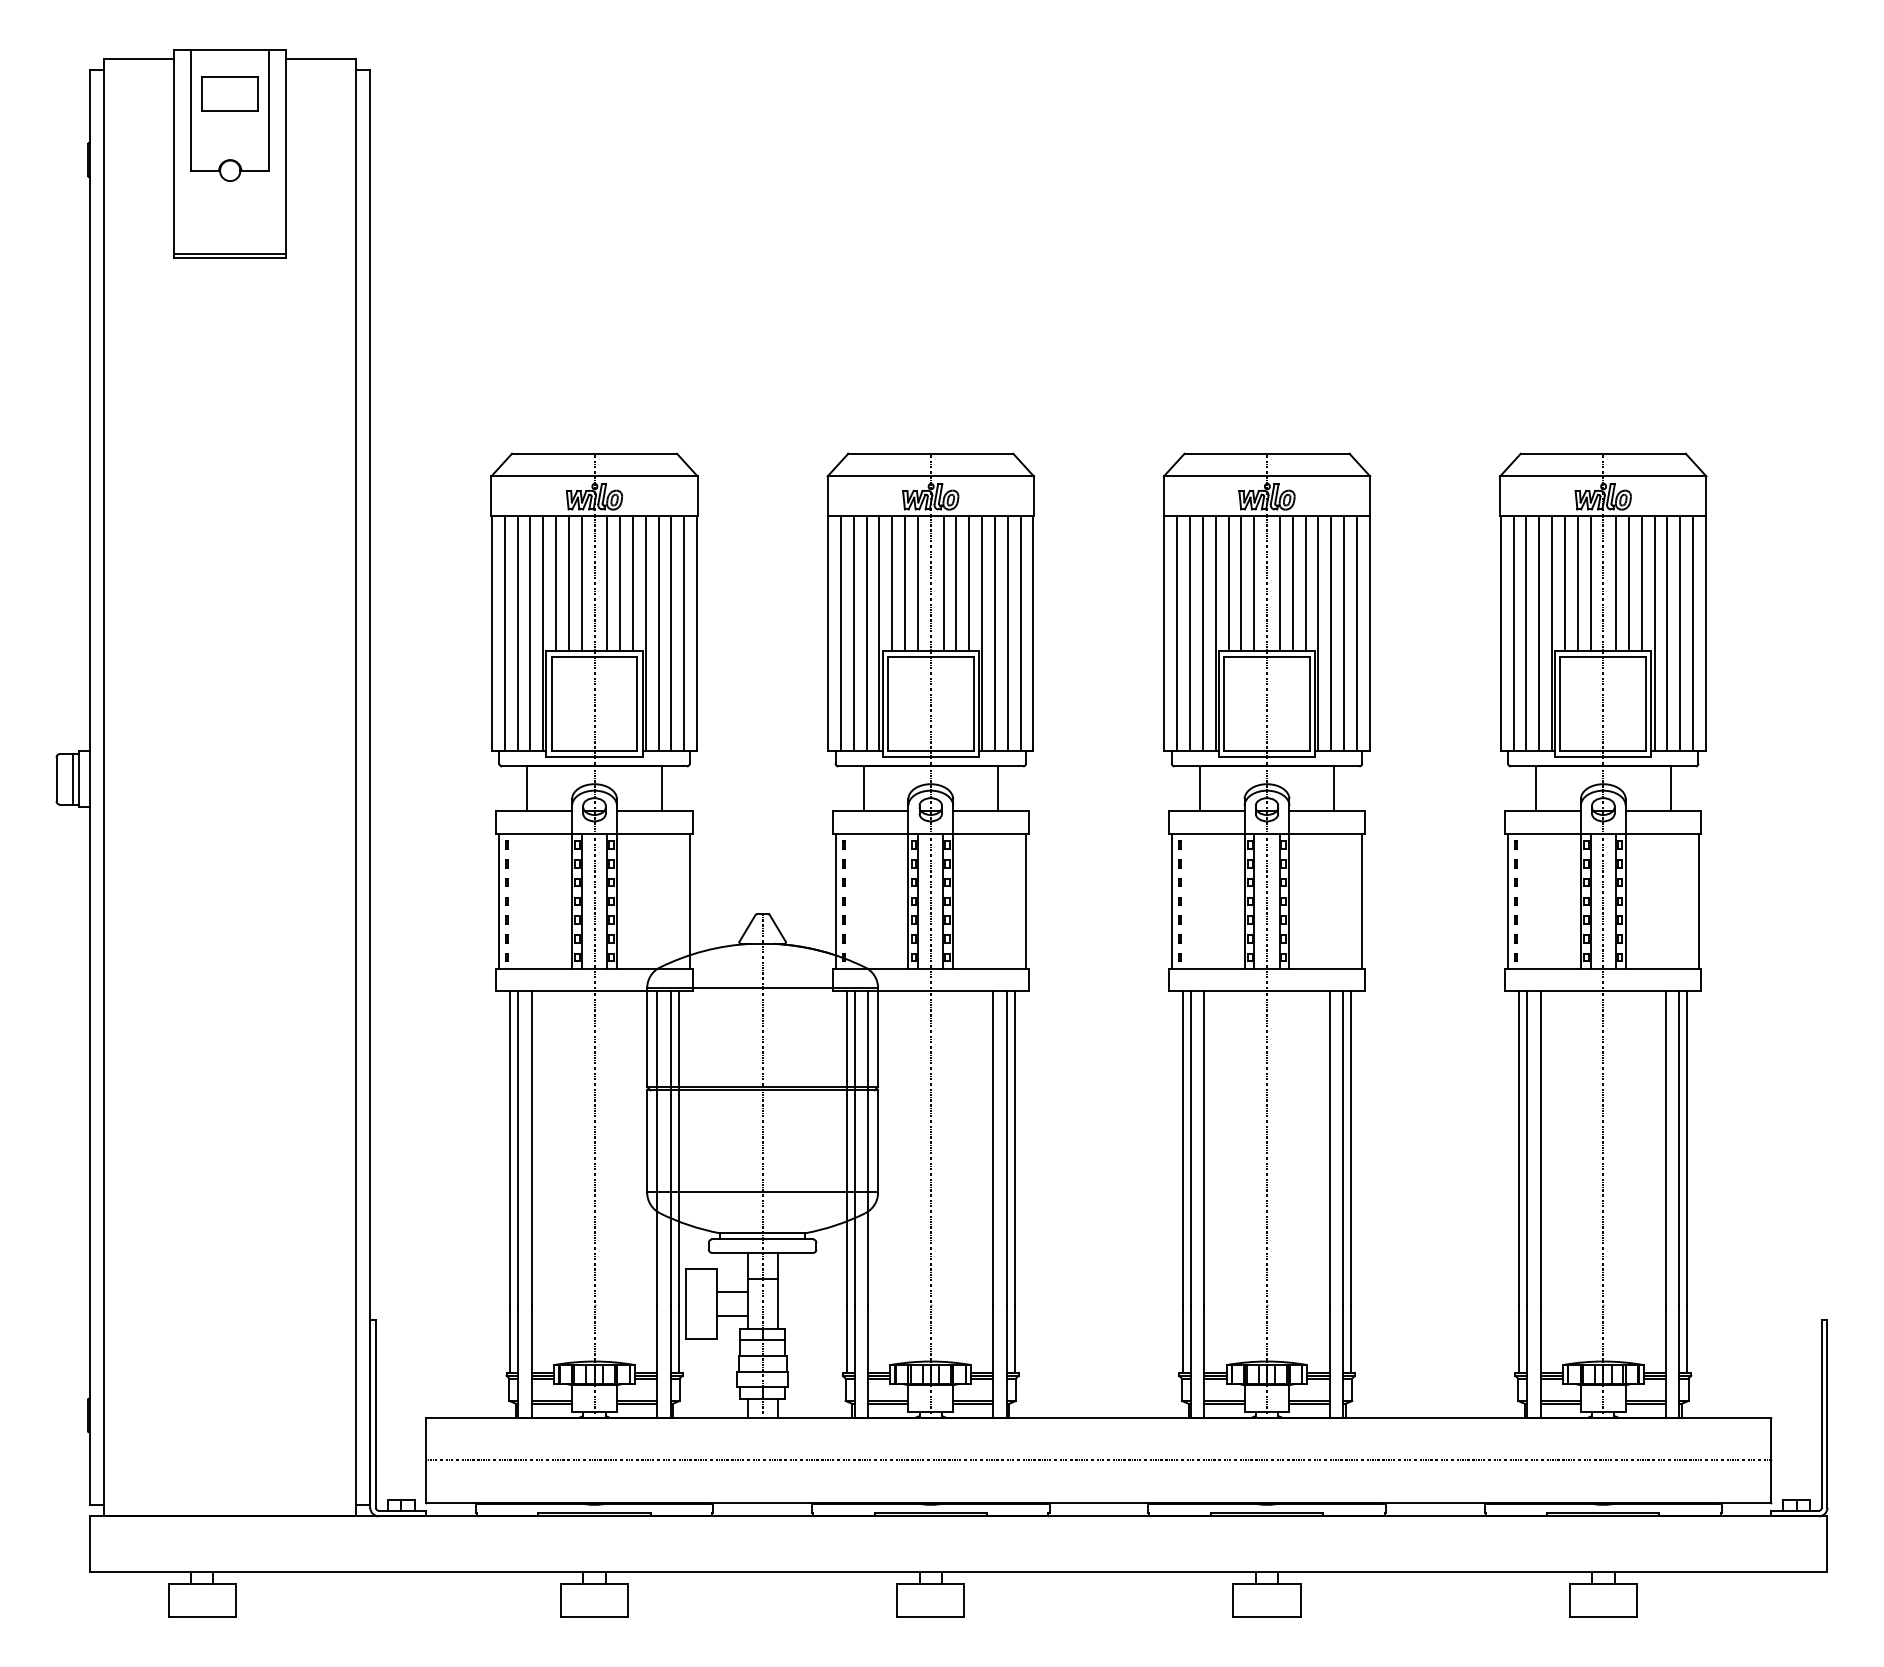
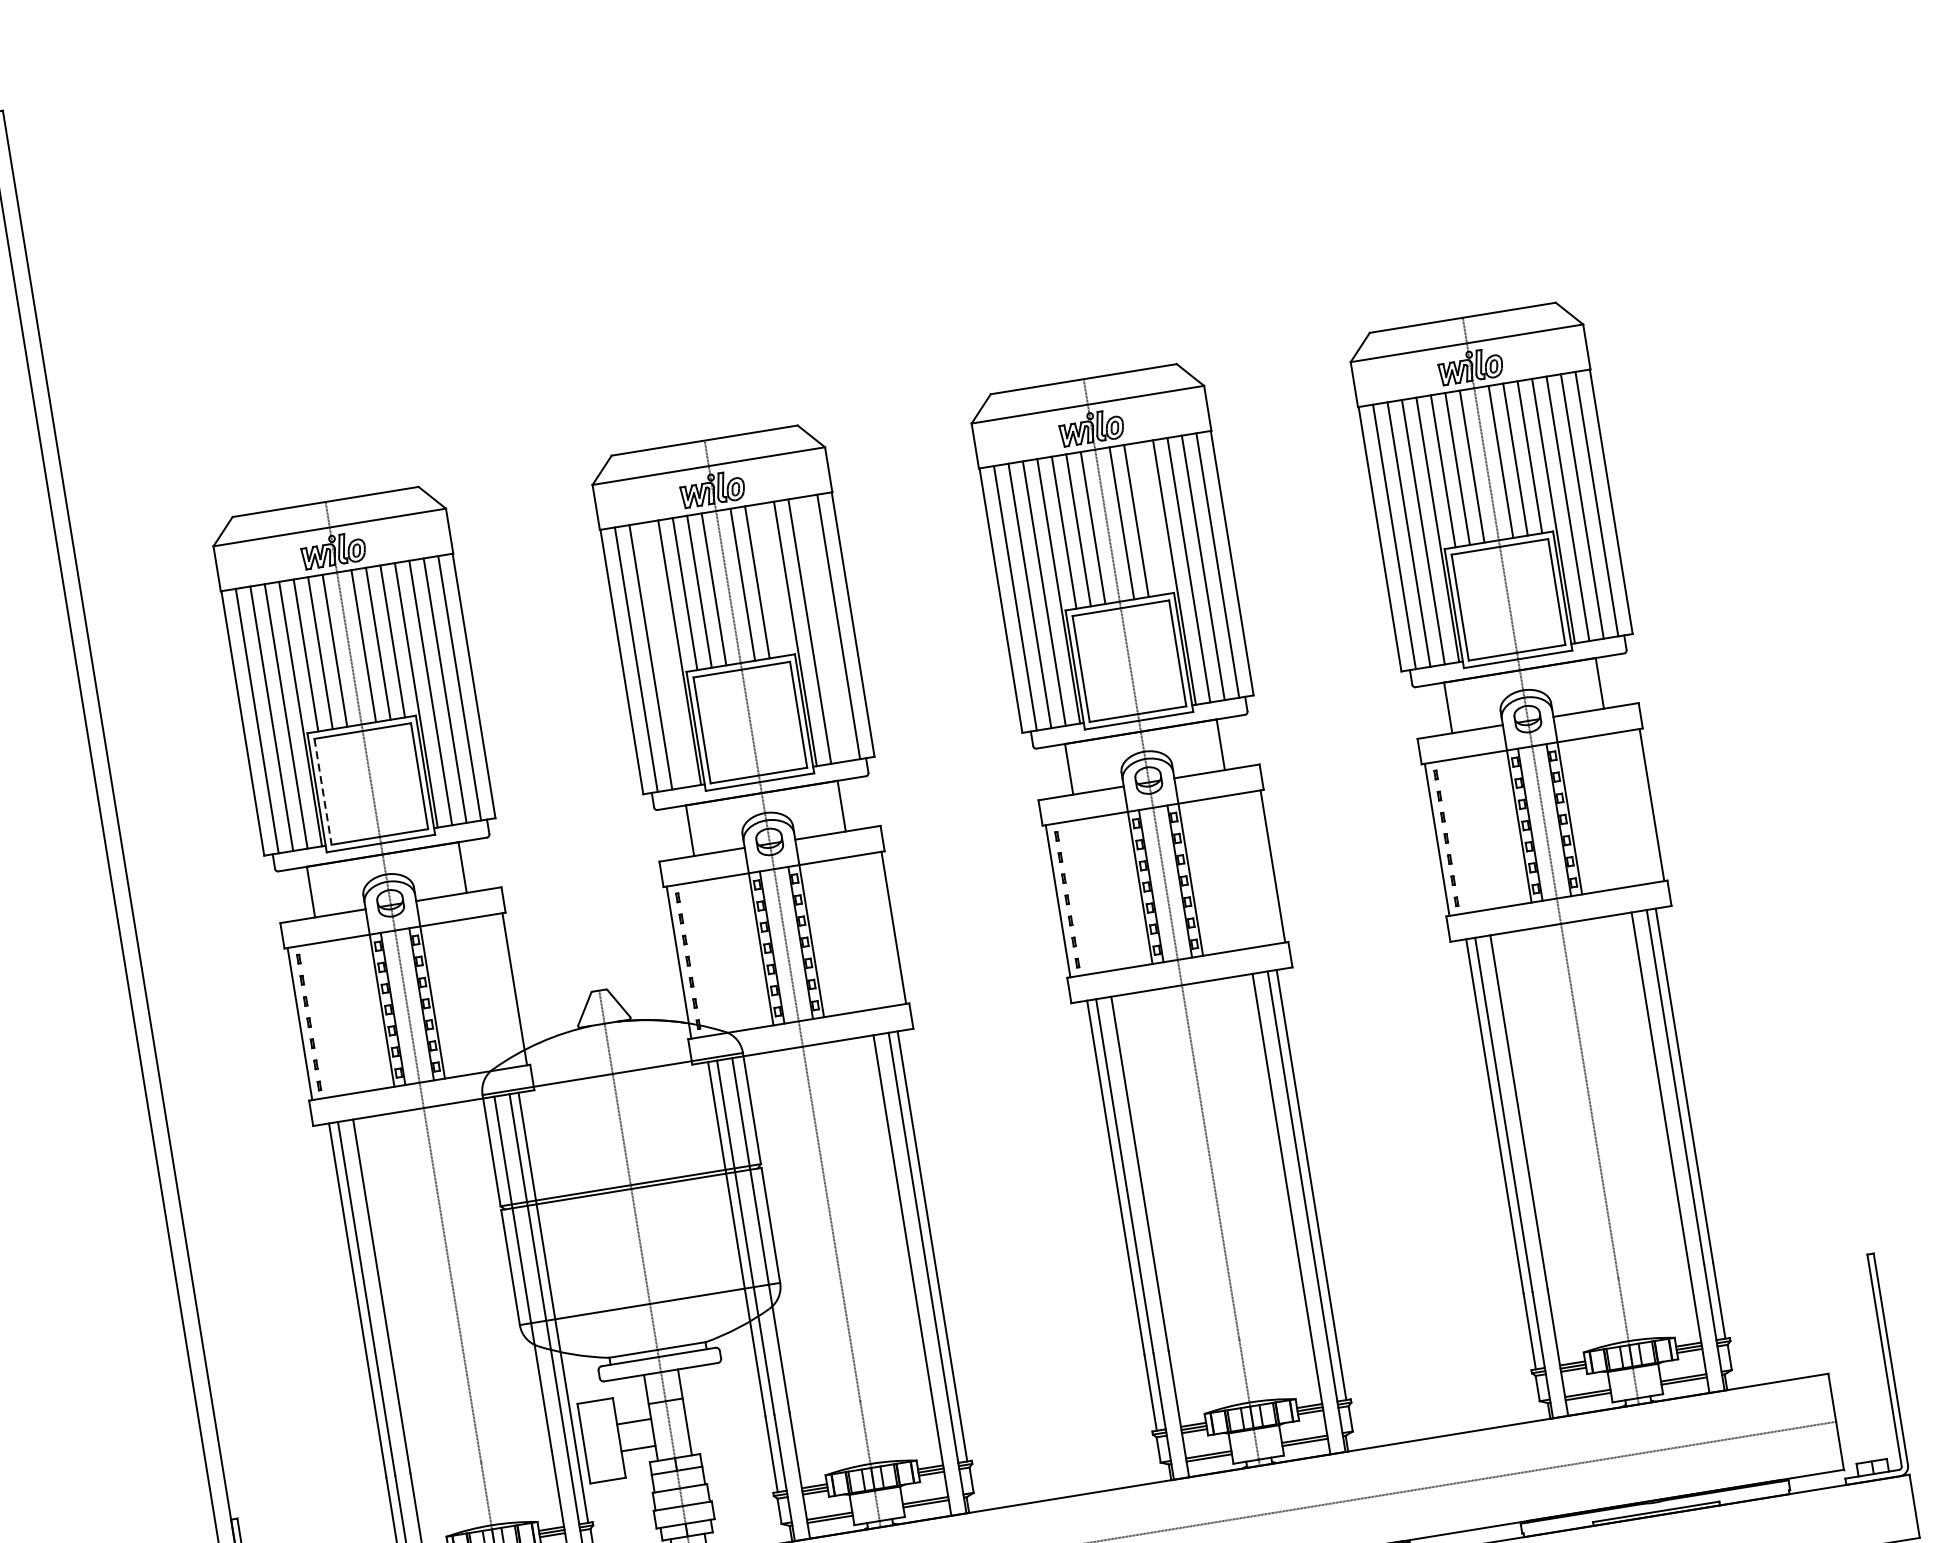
line: (969, 583) -> (772, 579), removed
line: (1305, 583) -> (1150, 518), removed
line: (866, 633) -> (665, 654), removed
line: (1007, 633) -> (824, 629), removed
line: (551, 703) -> (322, 791), solid -> dashed

